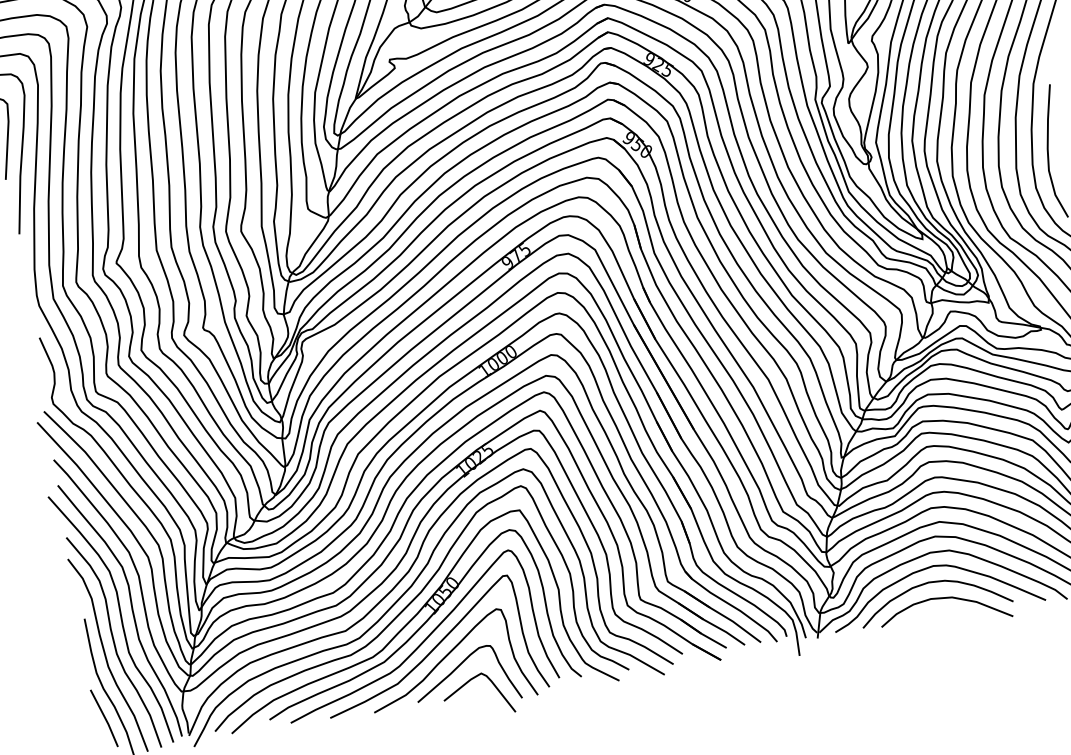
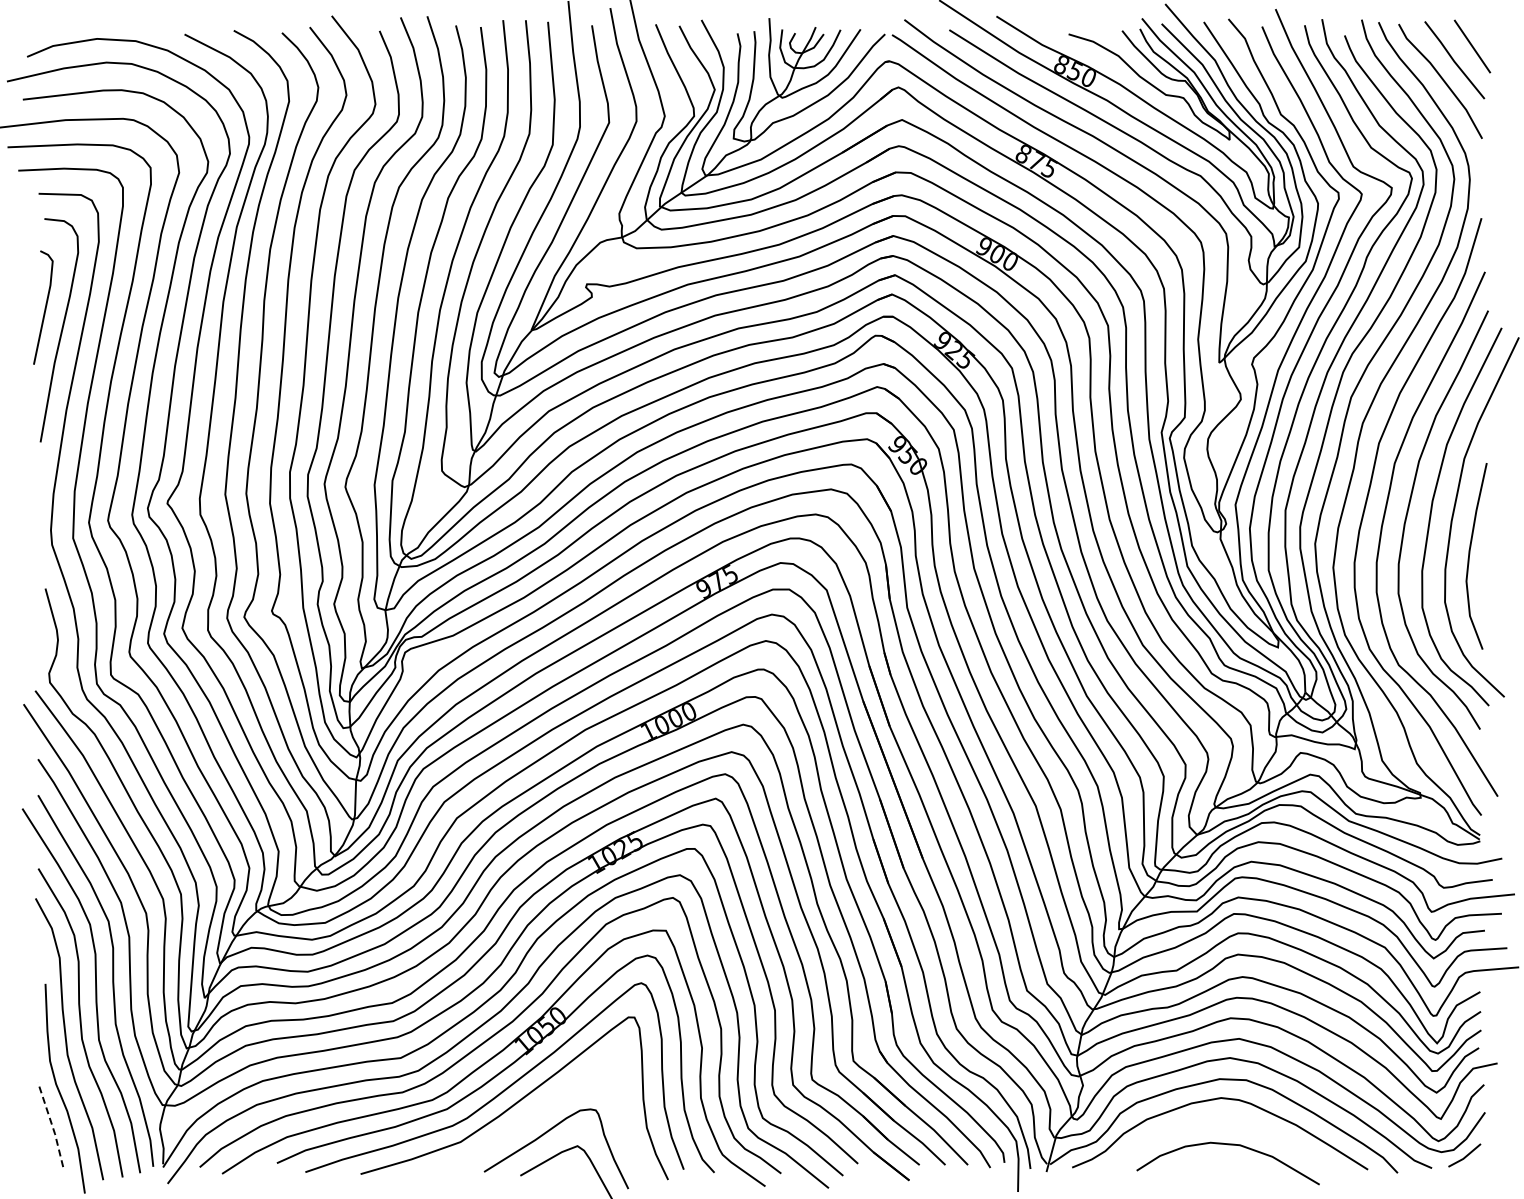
curve: (937, 582) -> (1222, 1121), removed
curve: (445, 658) -> (531, 1117), removed
line: (104, 718) -> (51, 1124), solid -> dashed

